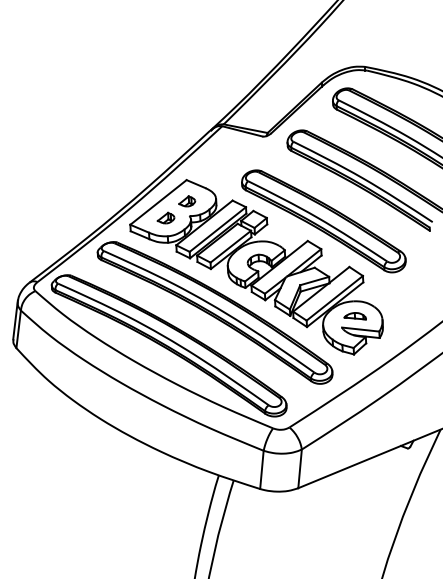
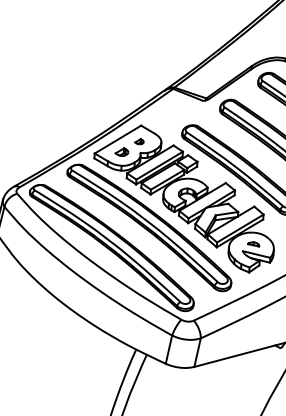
part: (187, 201) -> (139, 141), size x0.7
part: (354, 316) -> (253, 244), size x0.7

